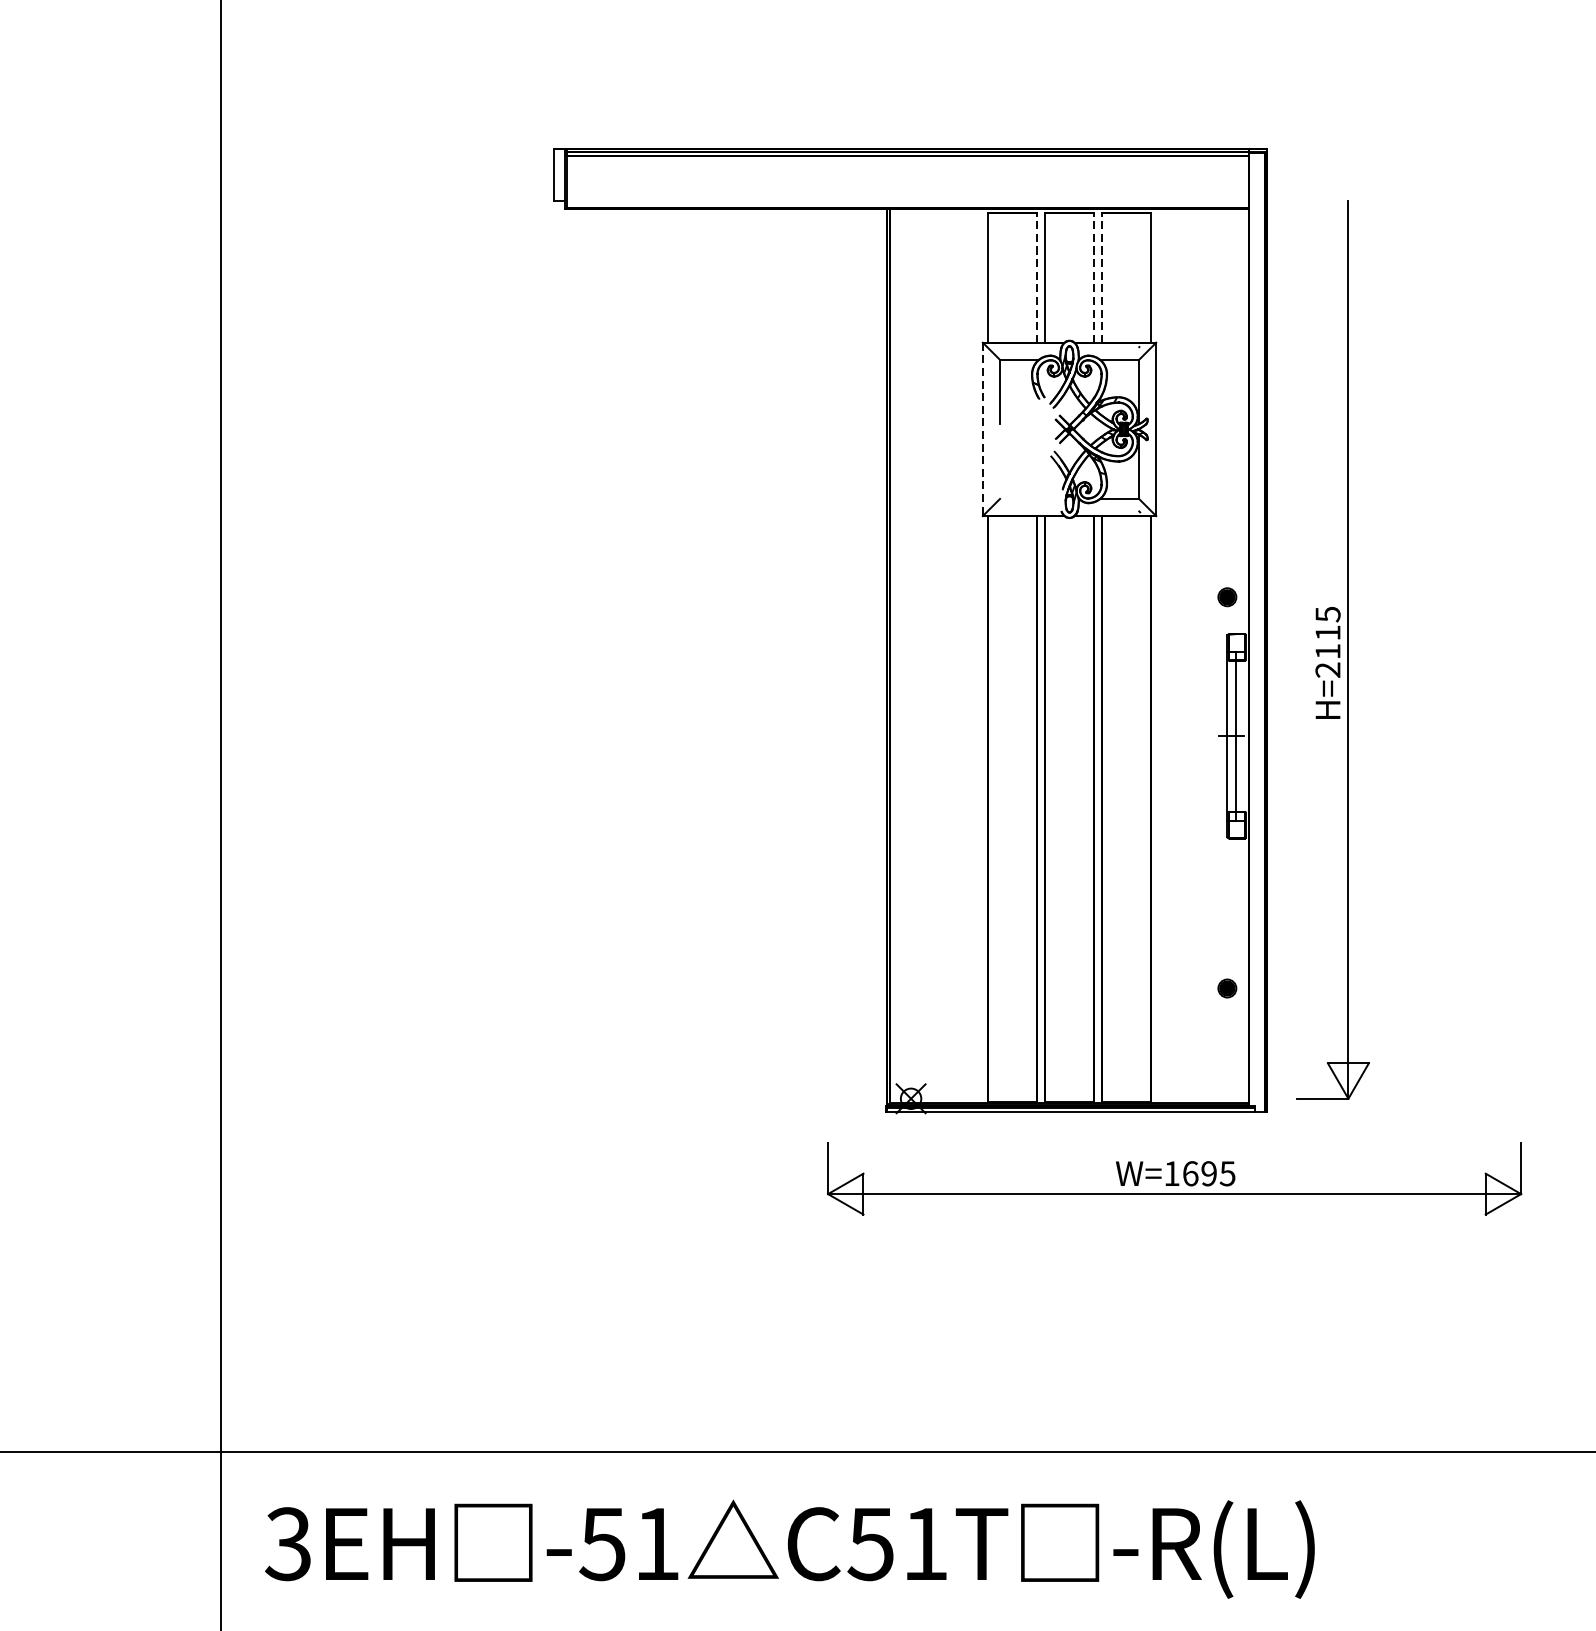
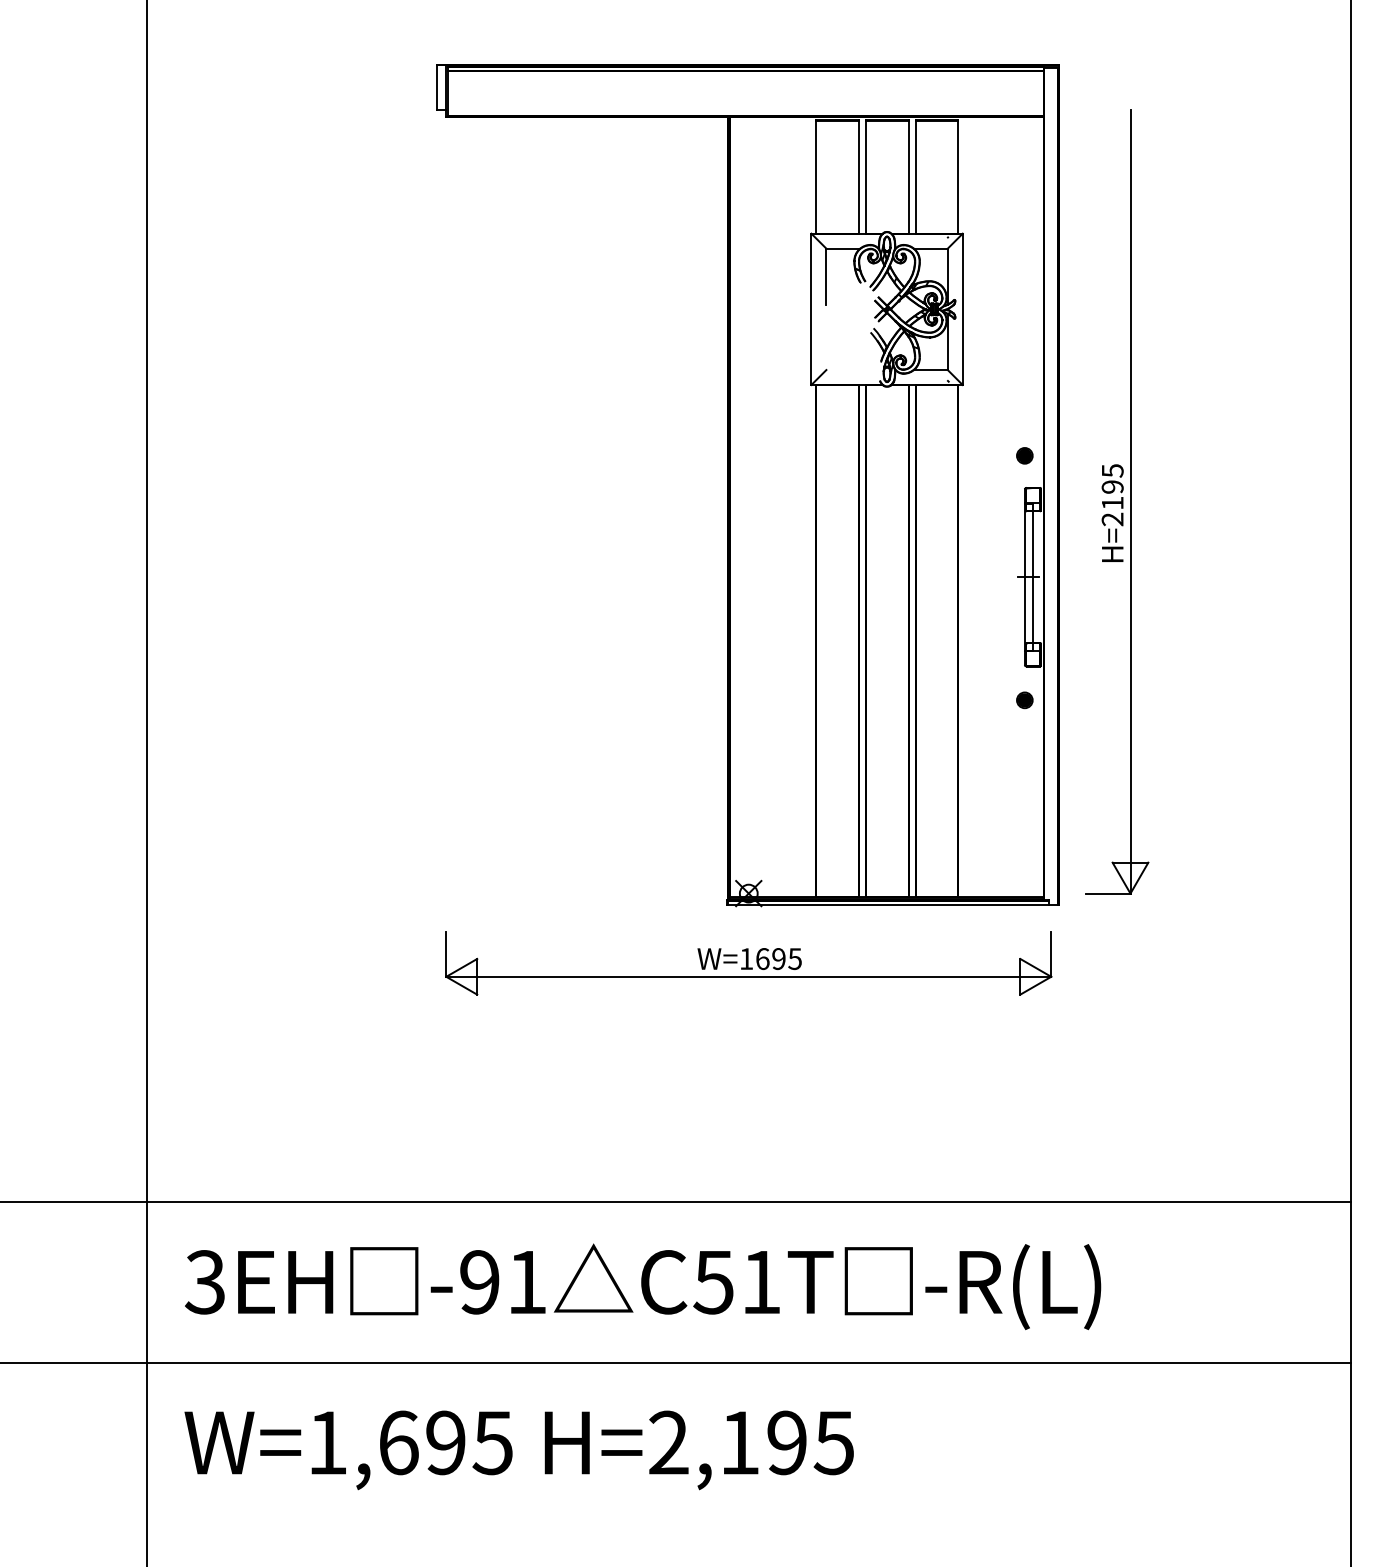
line: (1036, 277) -> (858, 176), dashed -> solid
line: (1094, 277) -> (908, 176), dashed -> solid
line: (1102, 277) -> (915, 176), dashed -> solid
line: (982, 429) -> (811, 309), dashed -> solid
text: (1327, 632) -> (1112, 486), H=2115 -> H=2195
part: (1226, 988) -> (1024, 700), moved
part: (1174, 1178) -> (748, 963), moved
text: (602, 1544) -> (479, 1282), -51 -> -91

